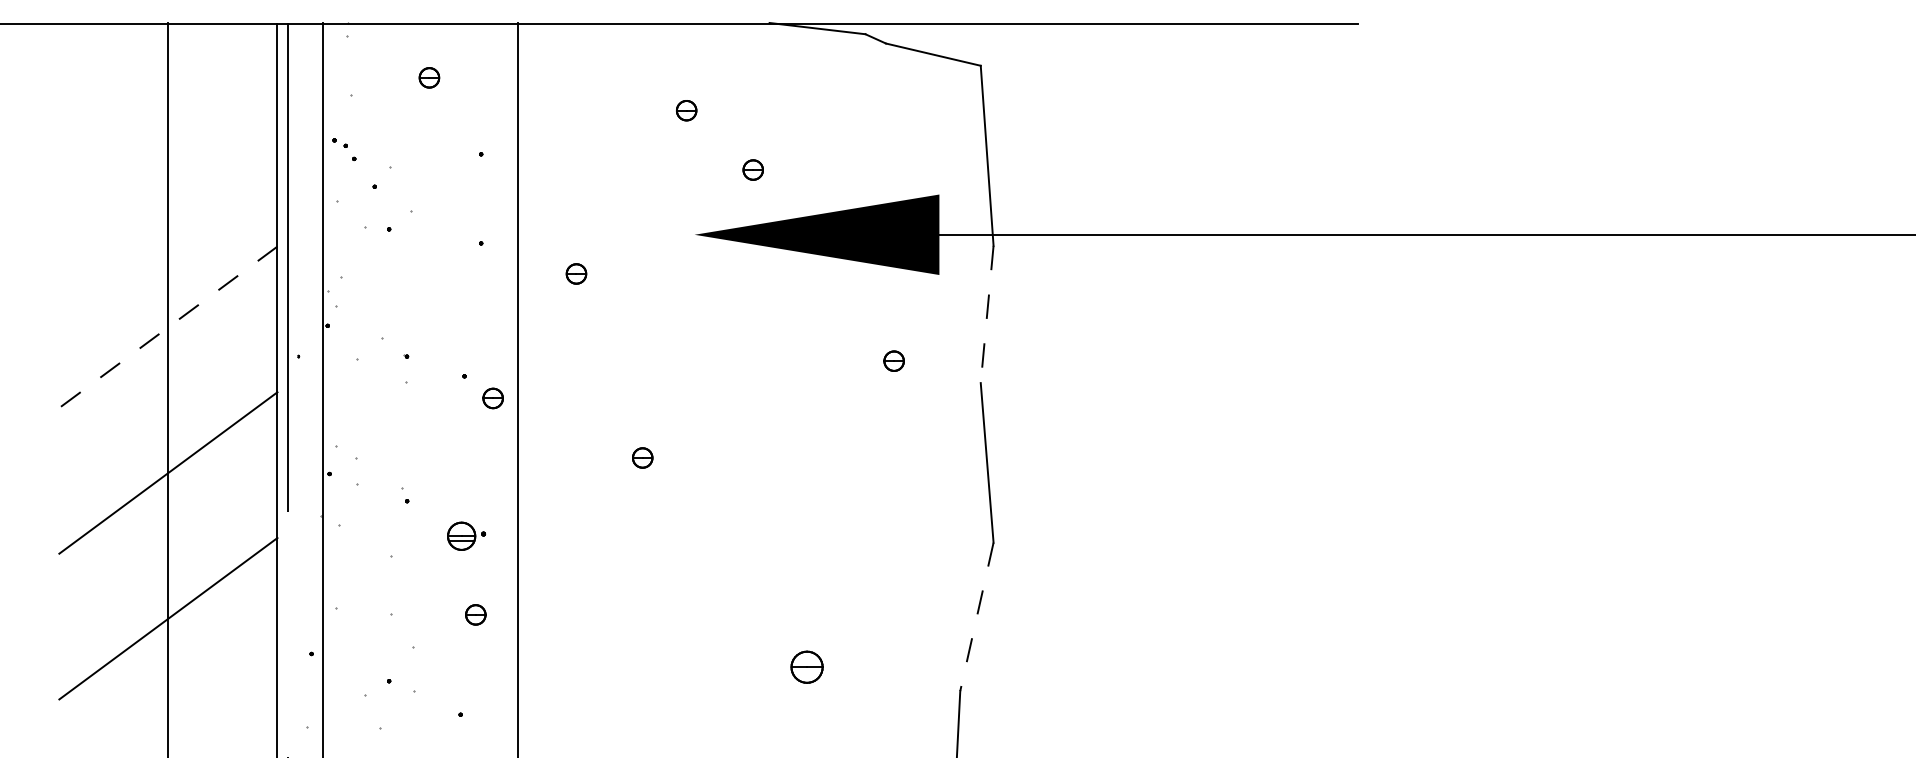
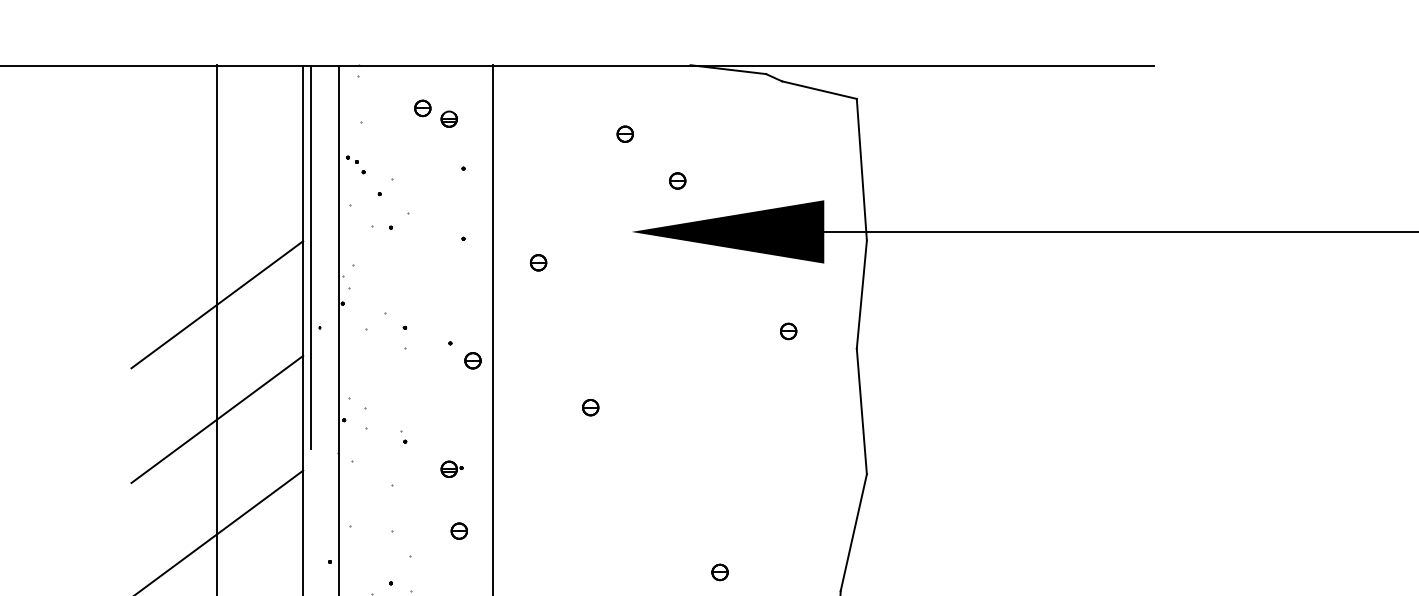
part: (462, 91) -> (448, 119), added
line: (987, 314) -> (862, 294), dashed -> solid
line: (168, 327) -> (217, 304), dashed -> solid
part: (466, 536) -> (451, 469), size x0.71
line: (976, 617) -> (853, 533), dashed -> solid
part: (806, 667) -> (719, 572), size x0.62

